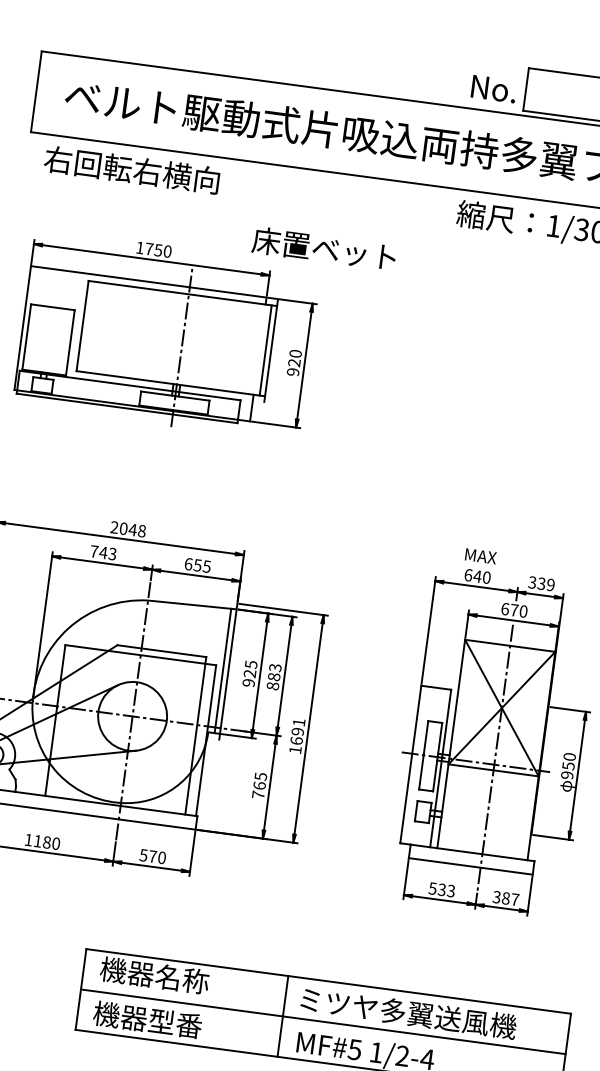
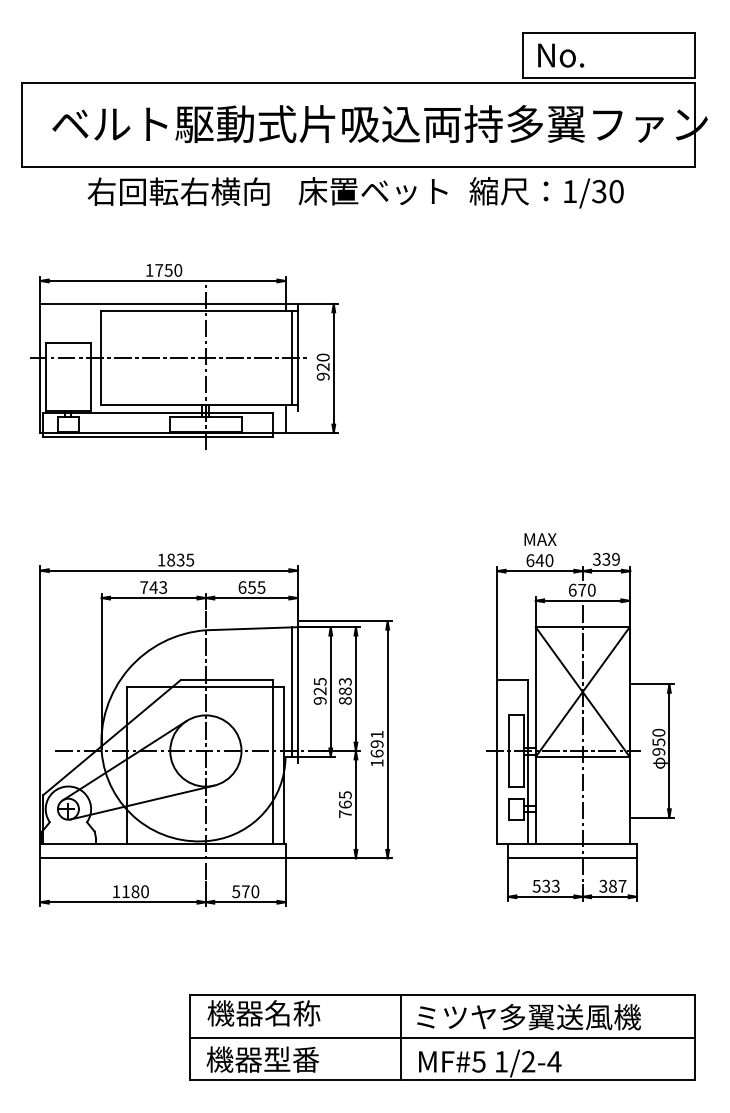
text: (494, 89) -> (561, 55), moved
text: (131, 169) -> (178, 191), moved
text: (323, 249) -> (372, 191), moved
line: (147, 335) -> (169, 358), added
text: (127, 528) -> (175, 559), 2048 -> 1835

